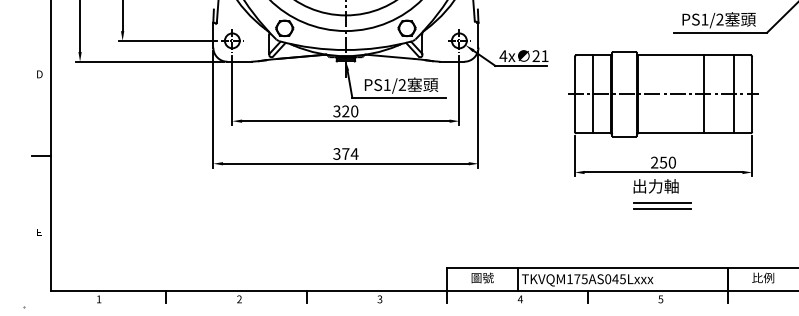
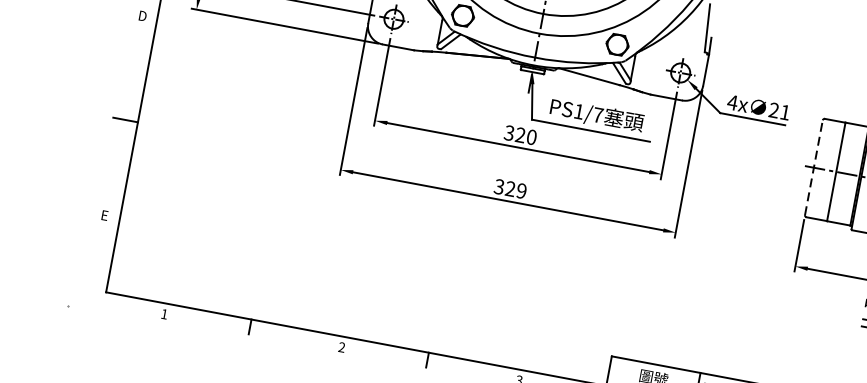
text: (401, 84) -> (597, 114), PS1/2 -> PS1/7
line: (574, 94) -> (813, 167), solid -> dashed
text: (350, 153) -> (516, 189), 374 -> 329

